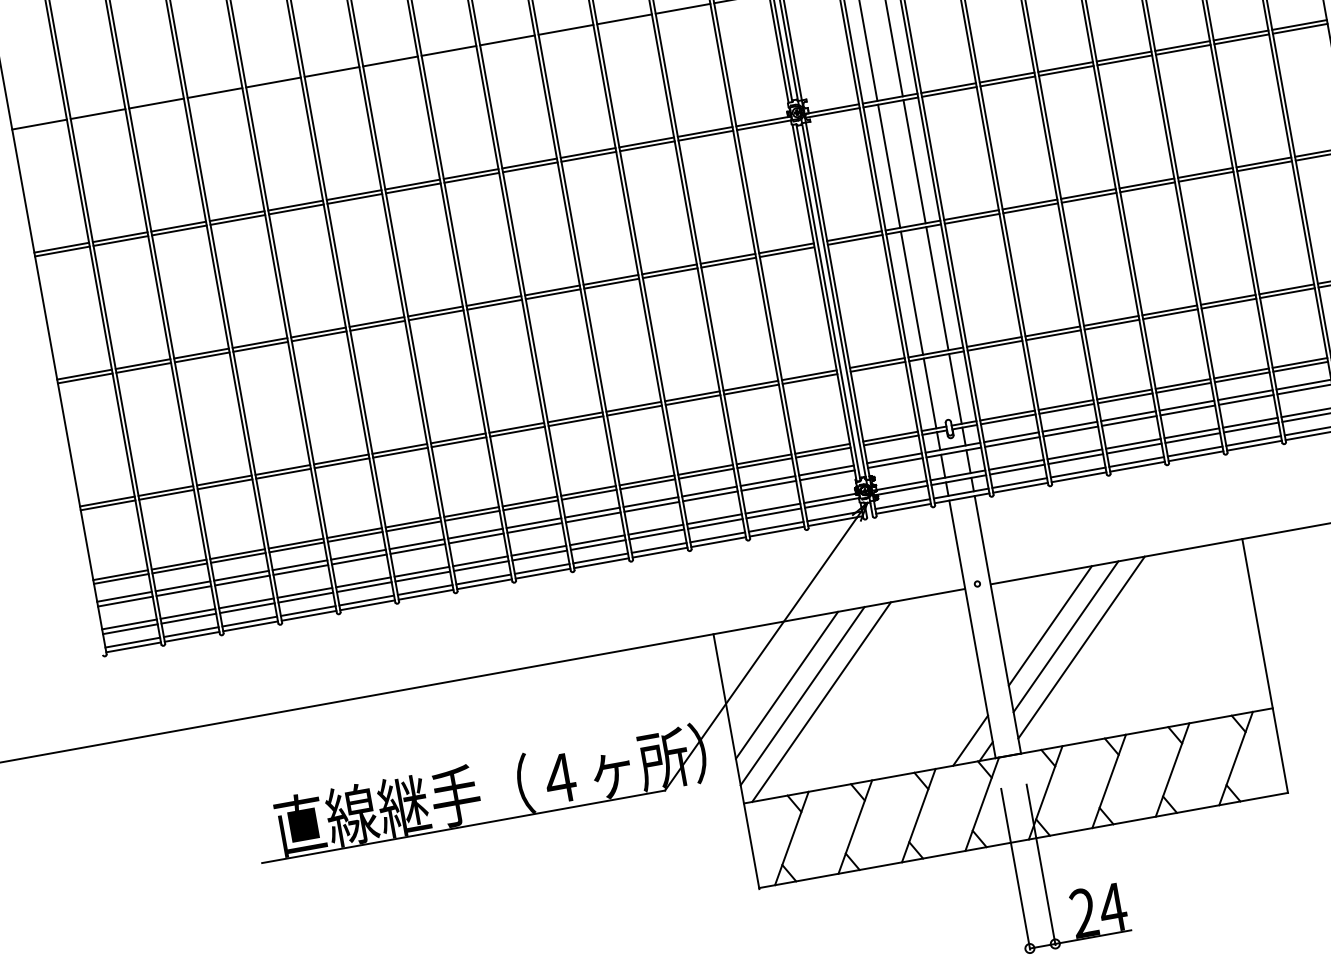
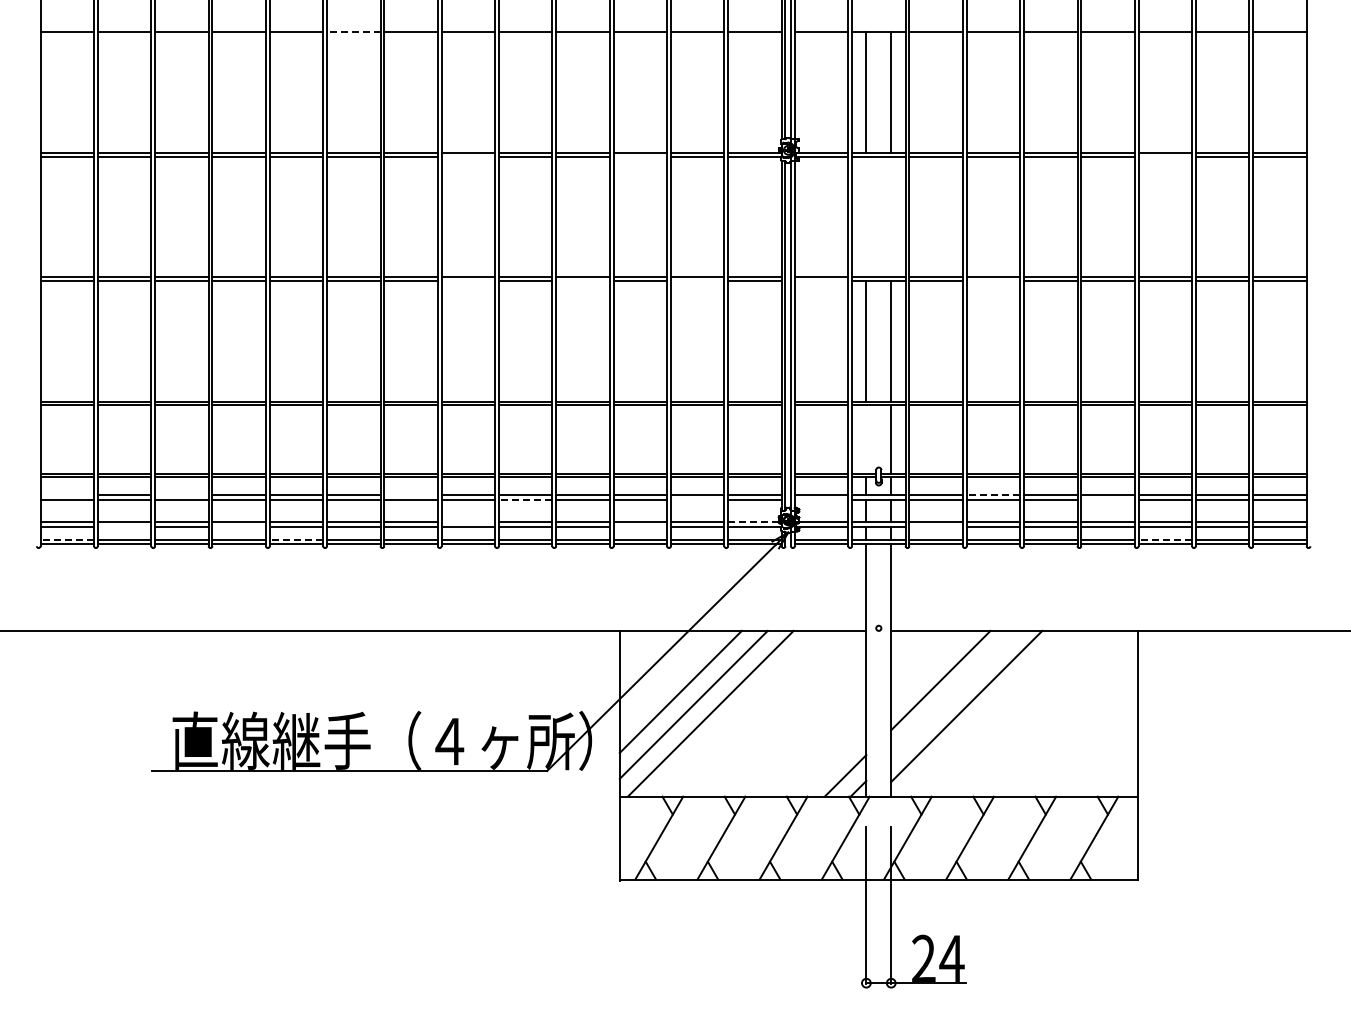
line: (1183, 49) -> (1165, 156), removed
line: (331, 72) -> (353, 32), solid -> dashed
line: (647, 146) -> (640, 156), removed
line: (914, 161) -> (891, 216), removed
line: (889, 165) -> (866, 216), removed
line: (471, 177) -> (468, 156), removed
line: (1030, 207) -> (993, 280), removed
line: (855, 239) -> (821, 280), removed
line: (728, 262) -> (697, 280), removed
line: (611, 283) -> (582, 280), removed
line: (494, 304) -> (468, 280), removed
line: (930, 393) -> (866, 439), removed
line: (1187, 410) -> (1107, 499), removed
line: (1069, 426) -> (993, 494), solid -> dashed
line: (1253, 440) -> (1165, 539), solid -> dashed
line: (895, 463) -> (821, 499), removed
line: (1016, 469) -> (935, 526), removed
line: (768, 485) -> (697, 499), removed
line: (829, 497) -> (753, 521), solid -> dashed
line: (593, 517) -> (525, 499), solid -> dashed
line: (715, 523) -> (640, 526), removed
line: (474, 533) -> (410, 494), removed
line: (538, 550) -> (468, 521), removed
line: (241, 575) -> (181, 494), removed
line: (124, 596) -> (67, 494), removed
line: (305, 597) -> (238, 526), removed
line: (366, 600) -> (296, 539), solid -> dashed
line: (188, 618) -> (124, 526), removed
line: (1065, 636) -> (953, 693), removed
line: (132, 642) -> (67, 539), solid -> dashed

